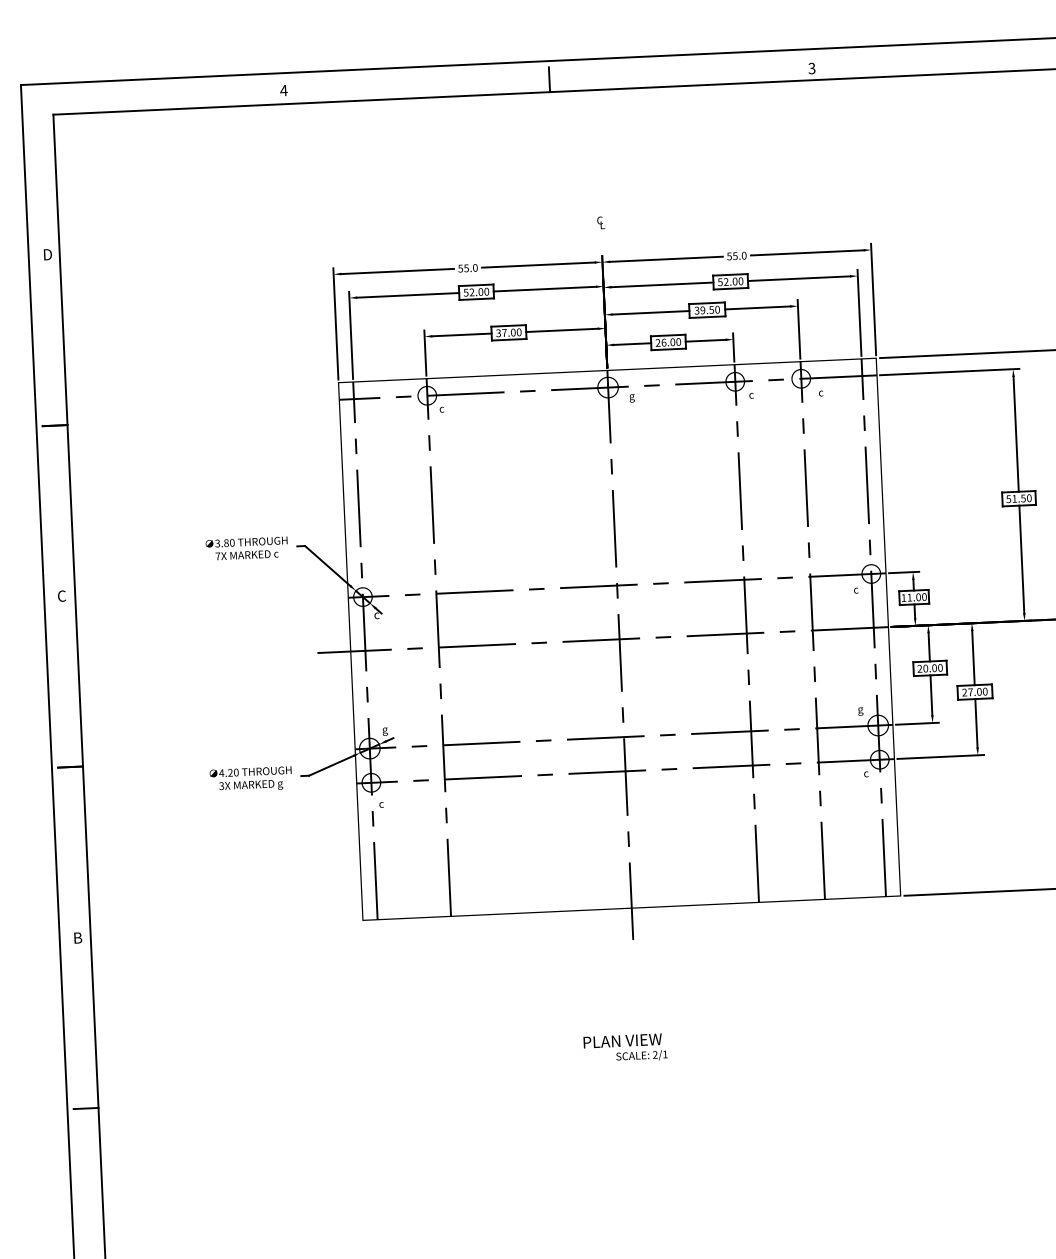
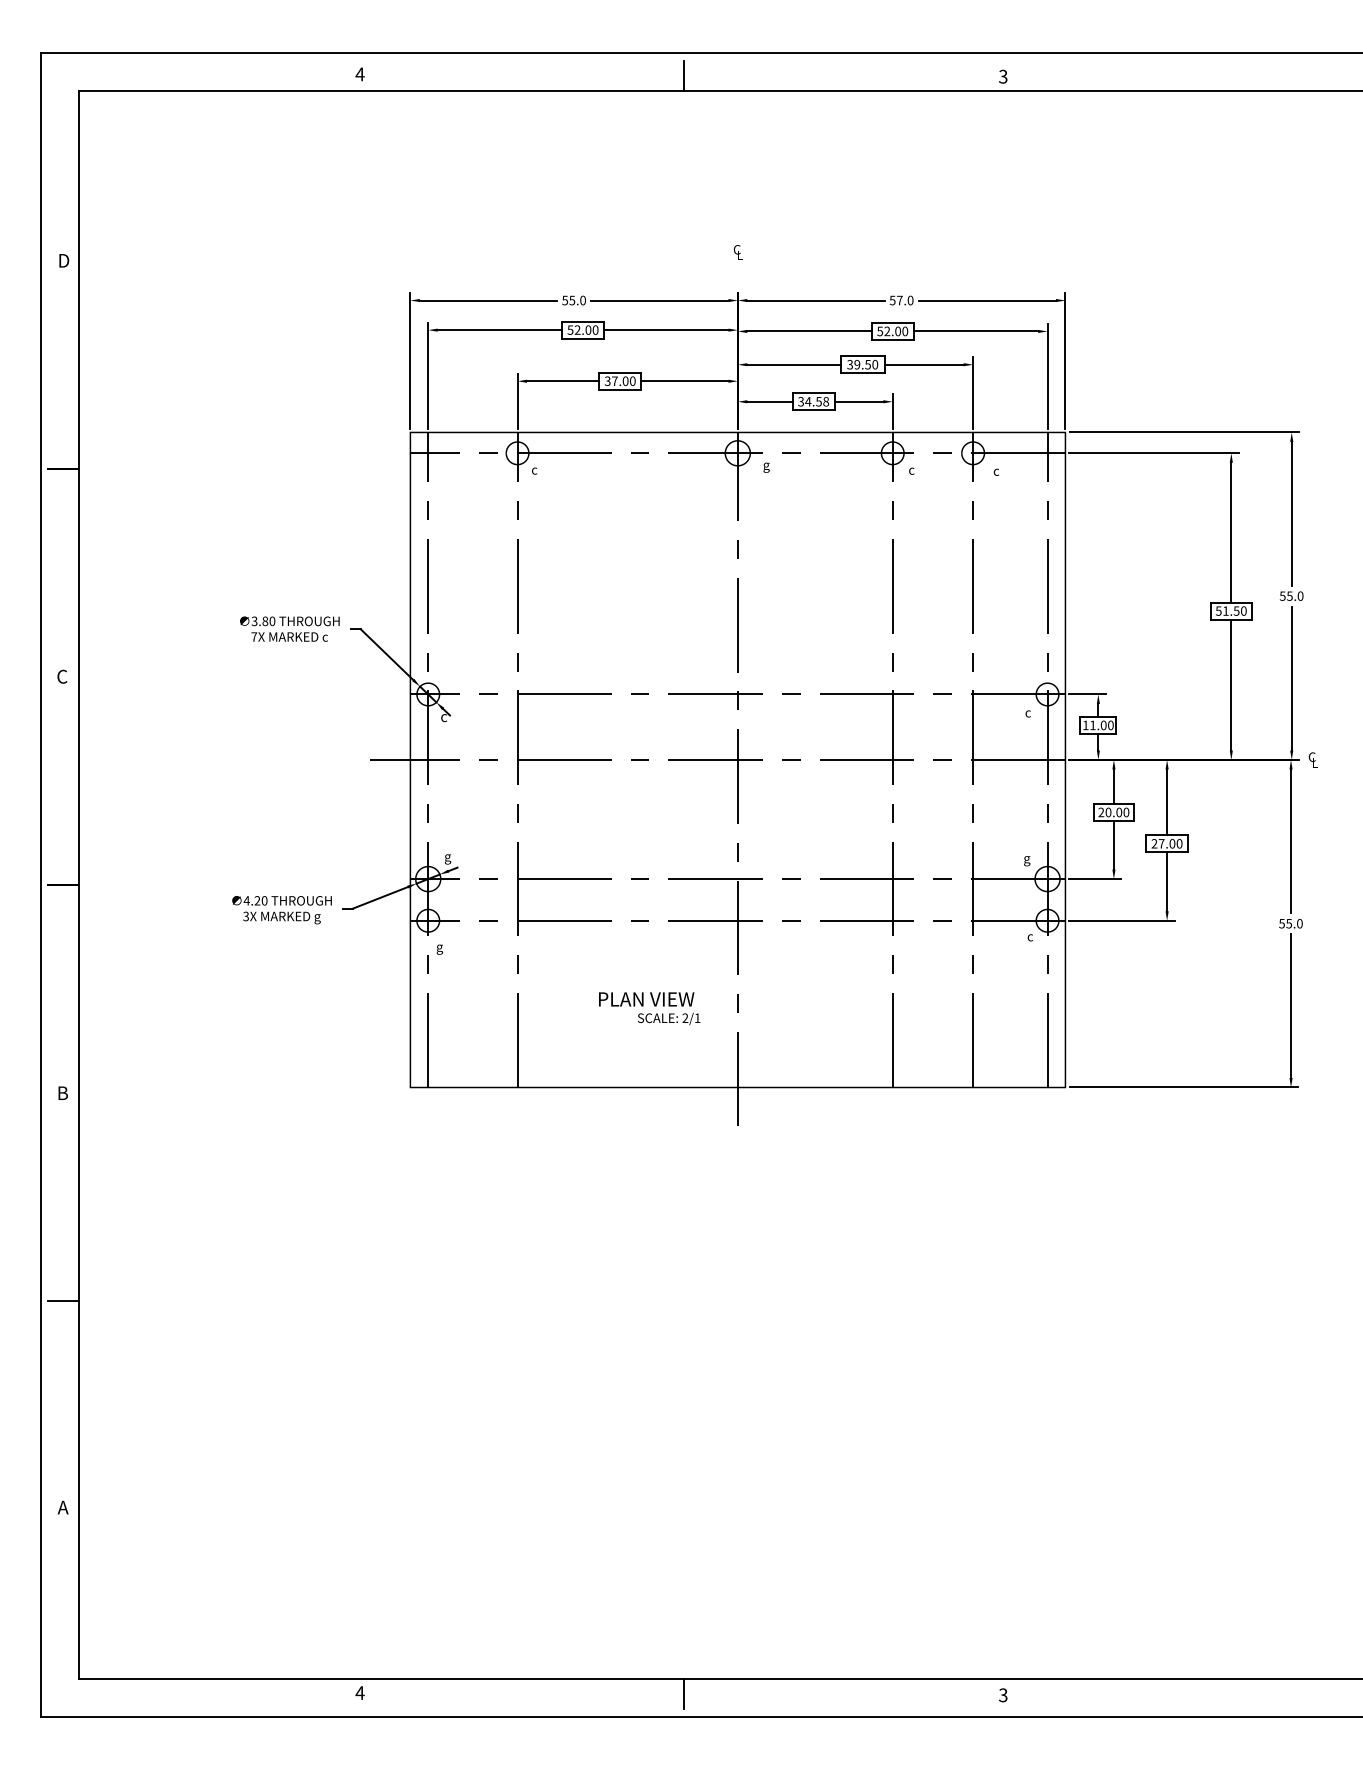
text: (735, 256) -> (899, 300), 55.0 -> 57.0
text: (668, 342) -> (813, 401), 26.00 -> 34.58
text: (381, 806) -> (439, 949), c -> g
text: (625, 1048) -> (649, 1008), moved

